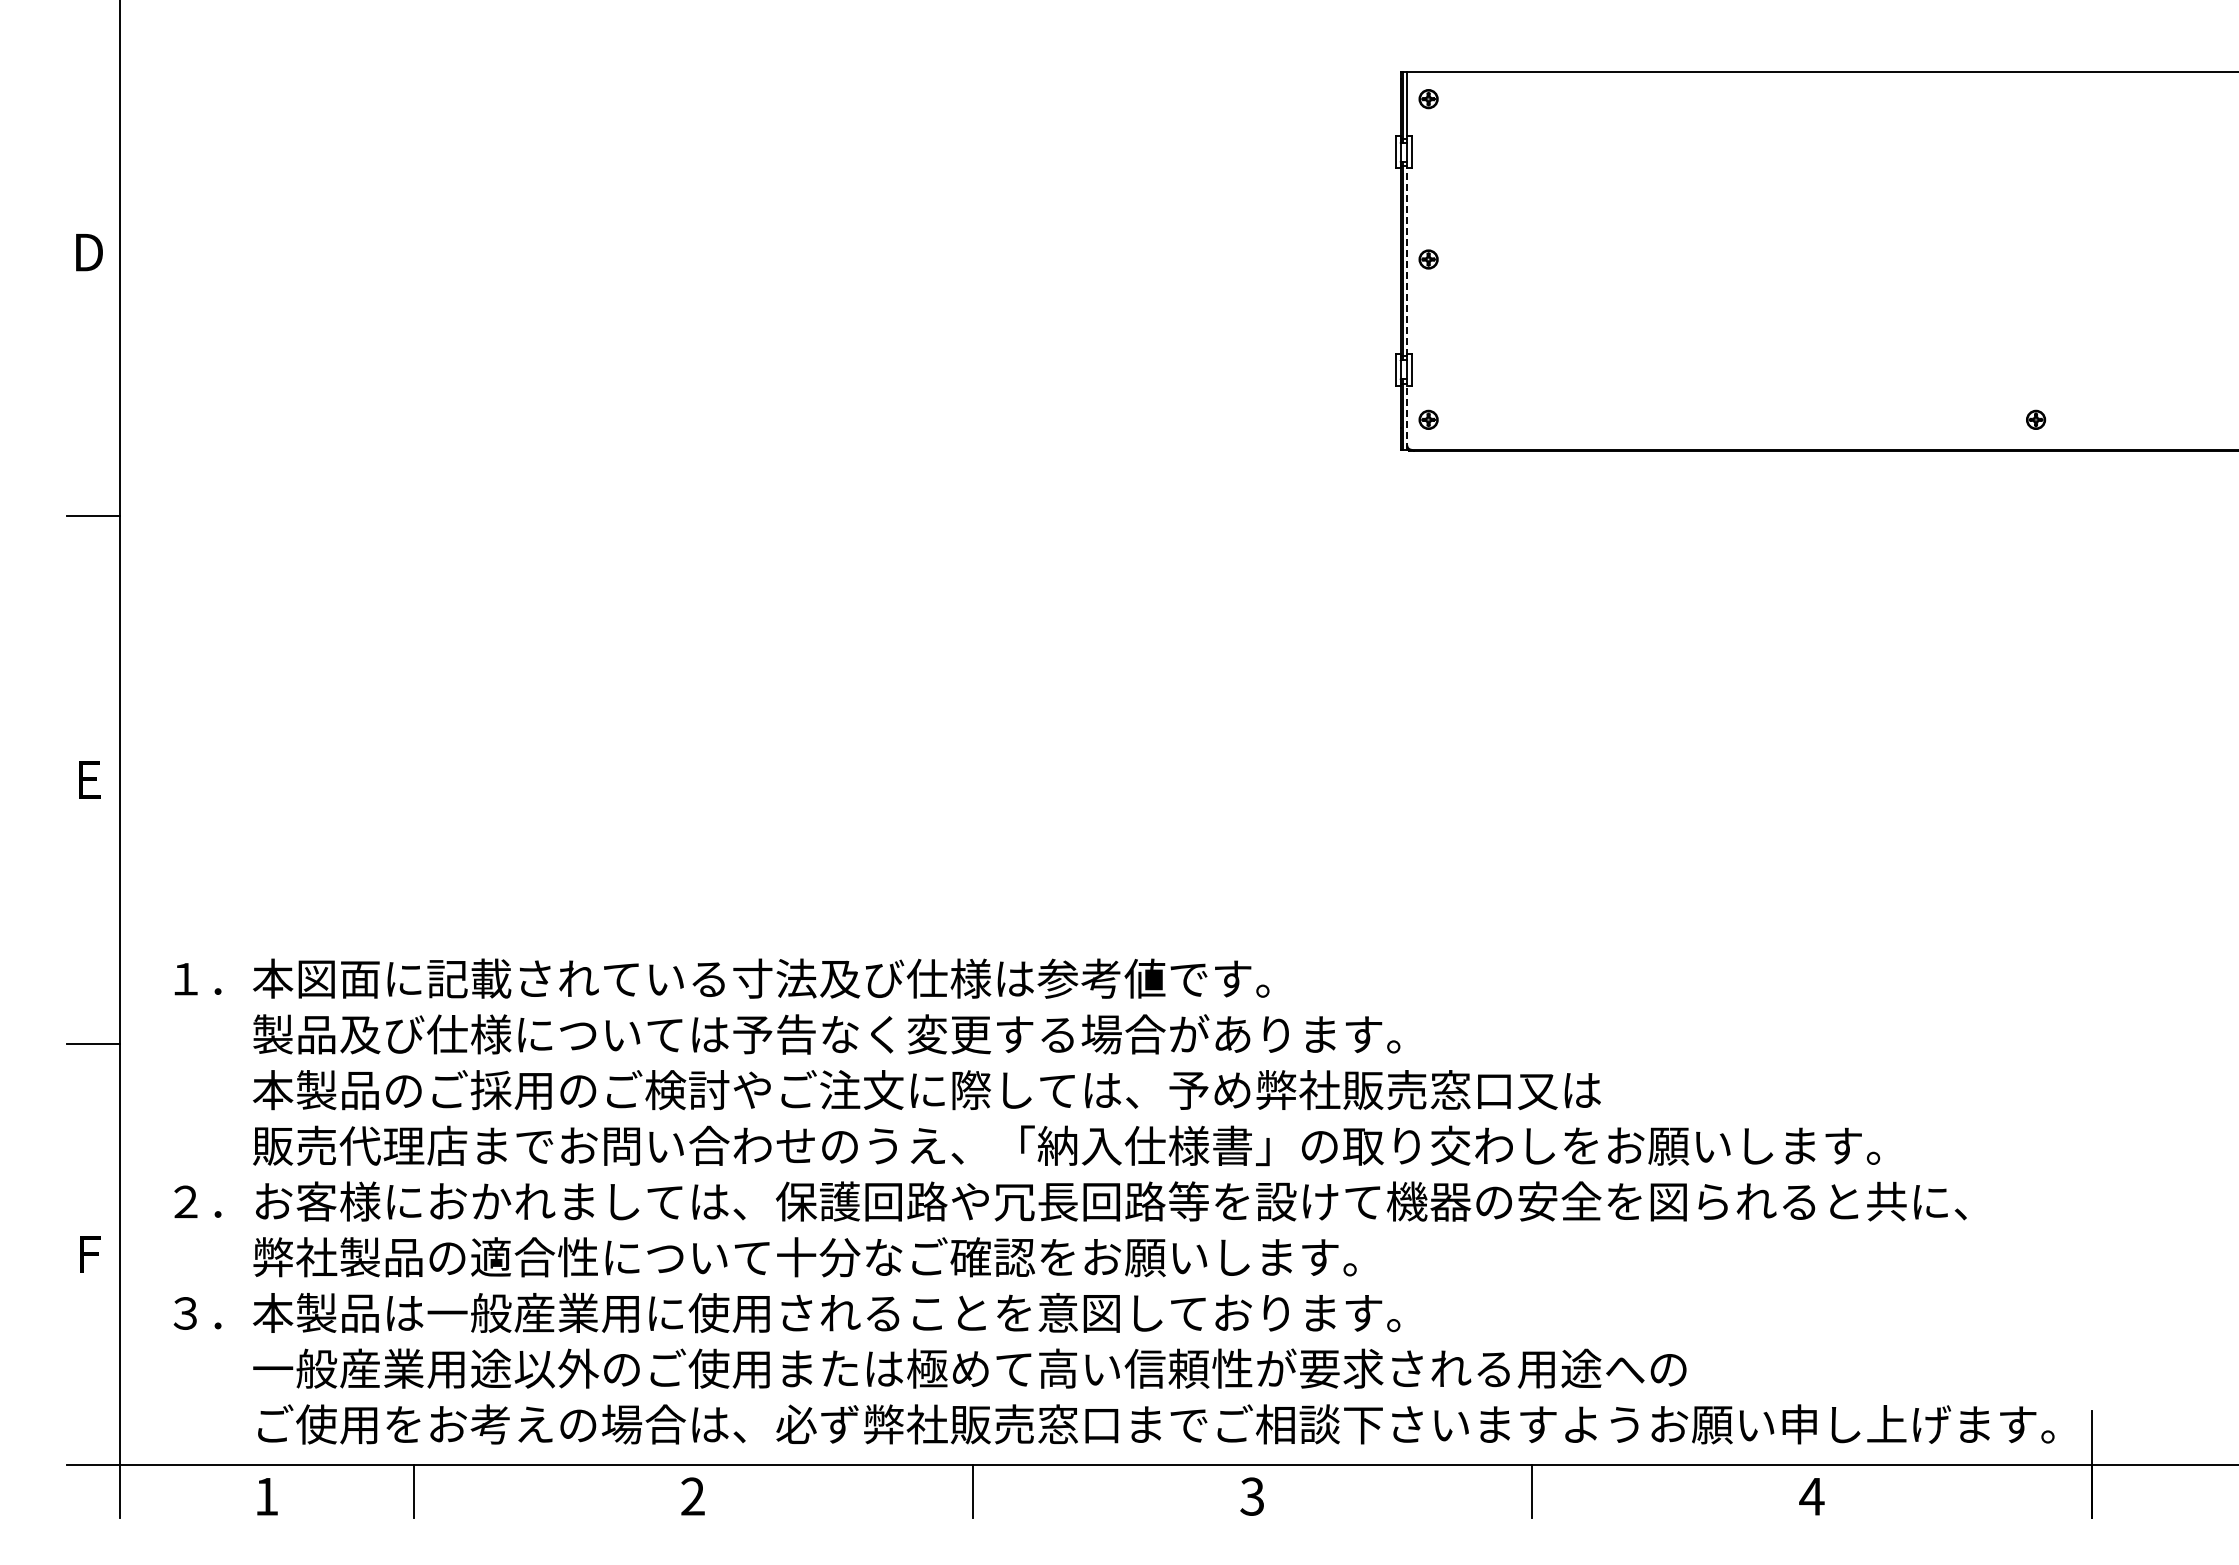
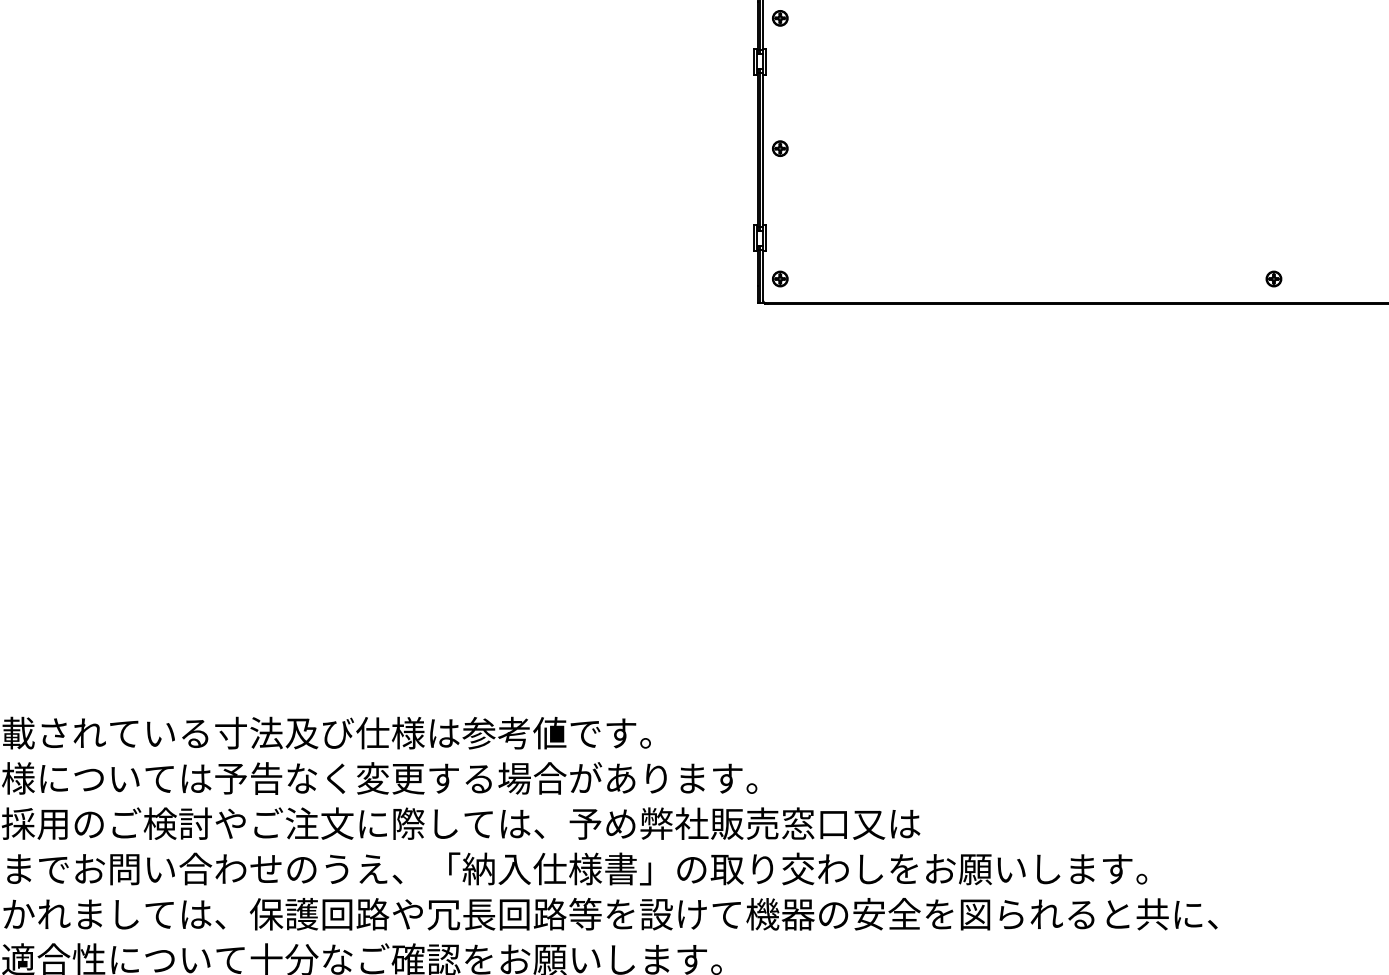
line: (1407, 261) -> (763, 150), dashed -> solid
line: (1407, 416) -> (763, 276), dashed -> solid

